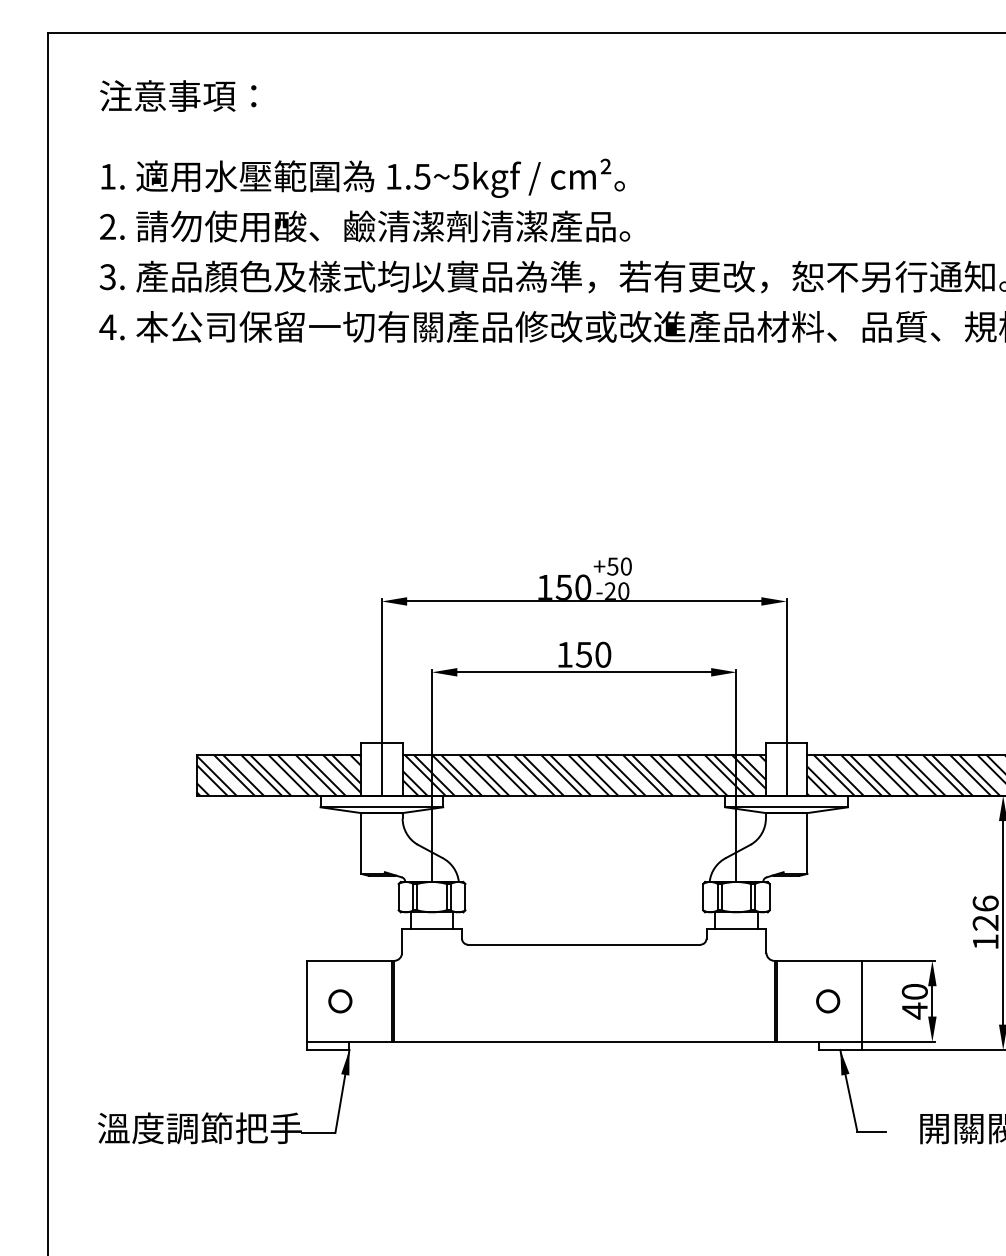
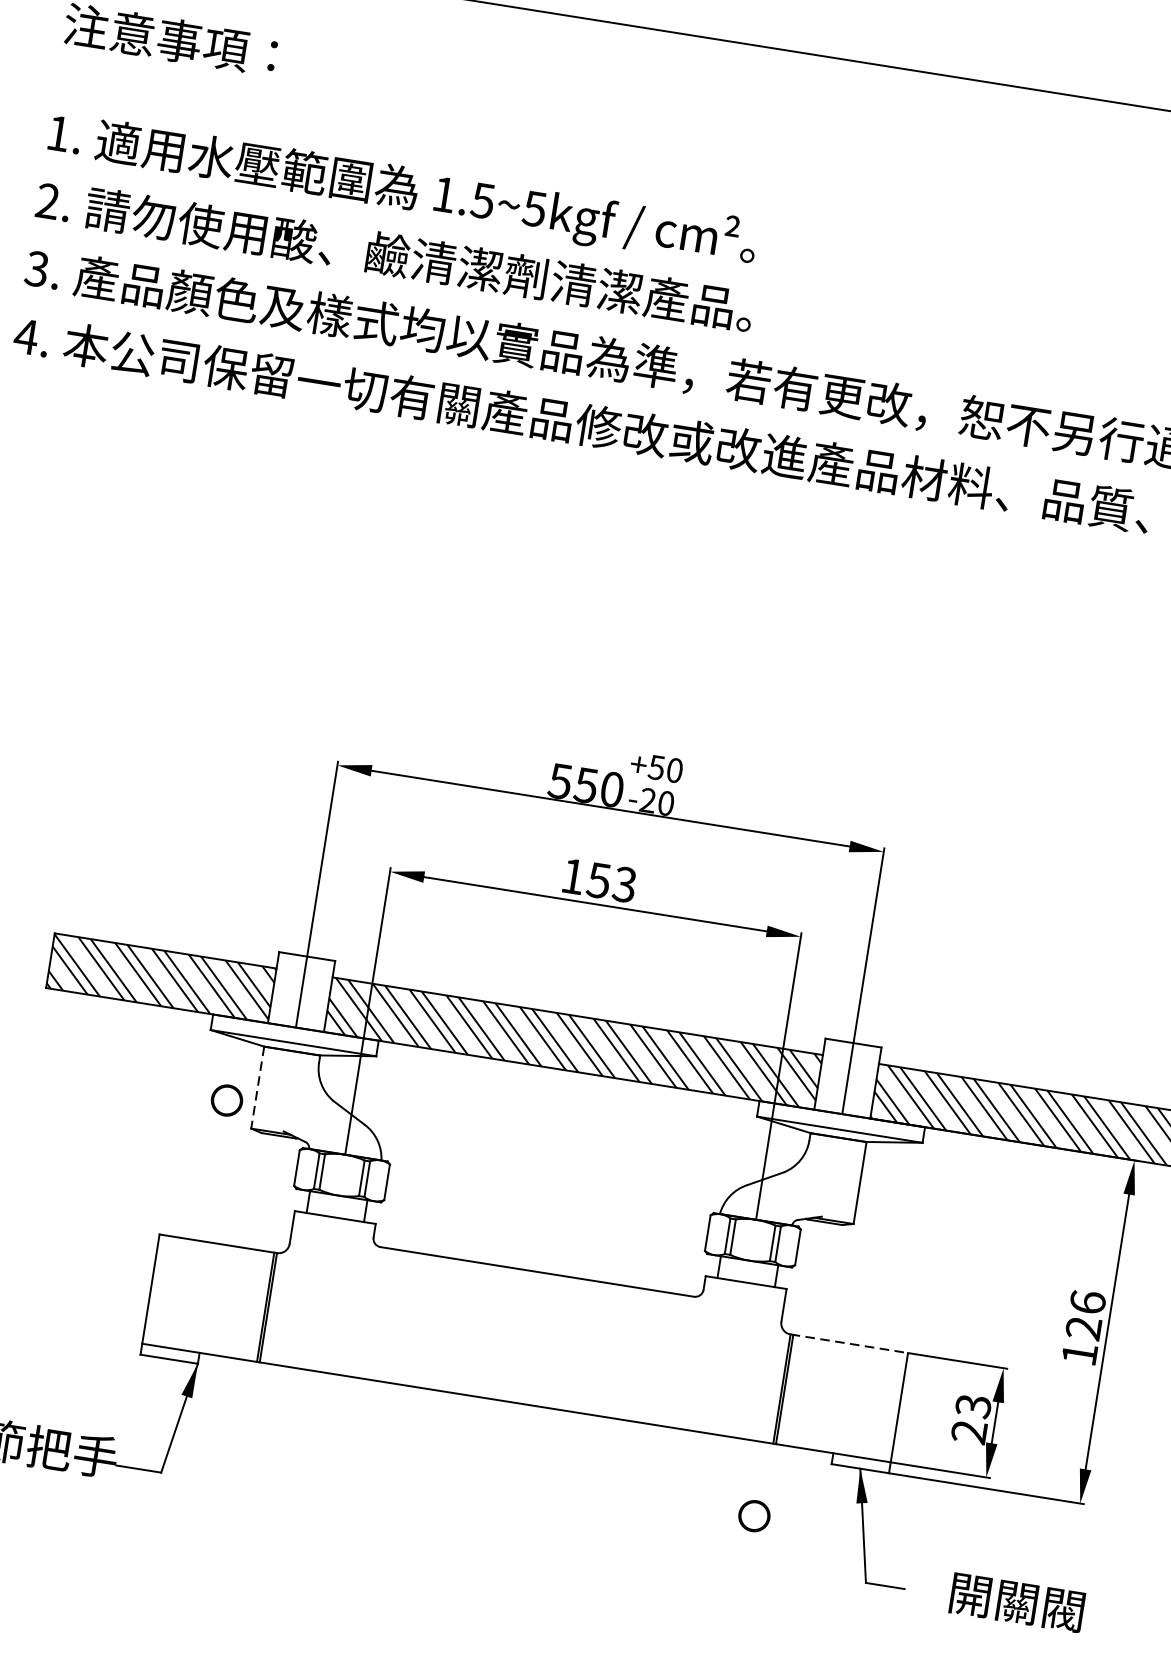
text: (544, 587) -> (559, 781), 150 -> 550
text: (603, 654) -> (625, 884), 150 -> 153
line: (361, 843) -> (258, 1087), solid -> dashed
line: (818, 960) -> (850, 1343), solid -> dashed
circle: (340, 1001) -> (227, 1100), moved
circle: (828, 1001) -> (754, 1516), moved
text: (914, 1001) -> (970, 1419), 40 -> 23

